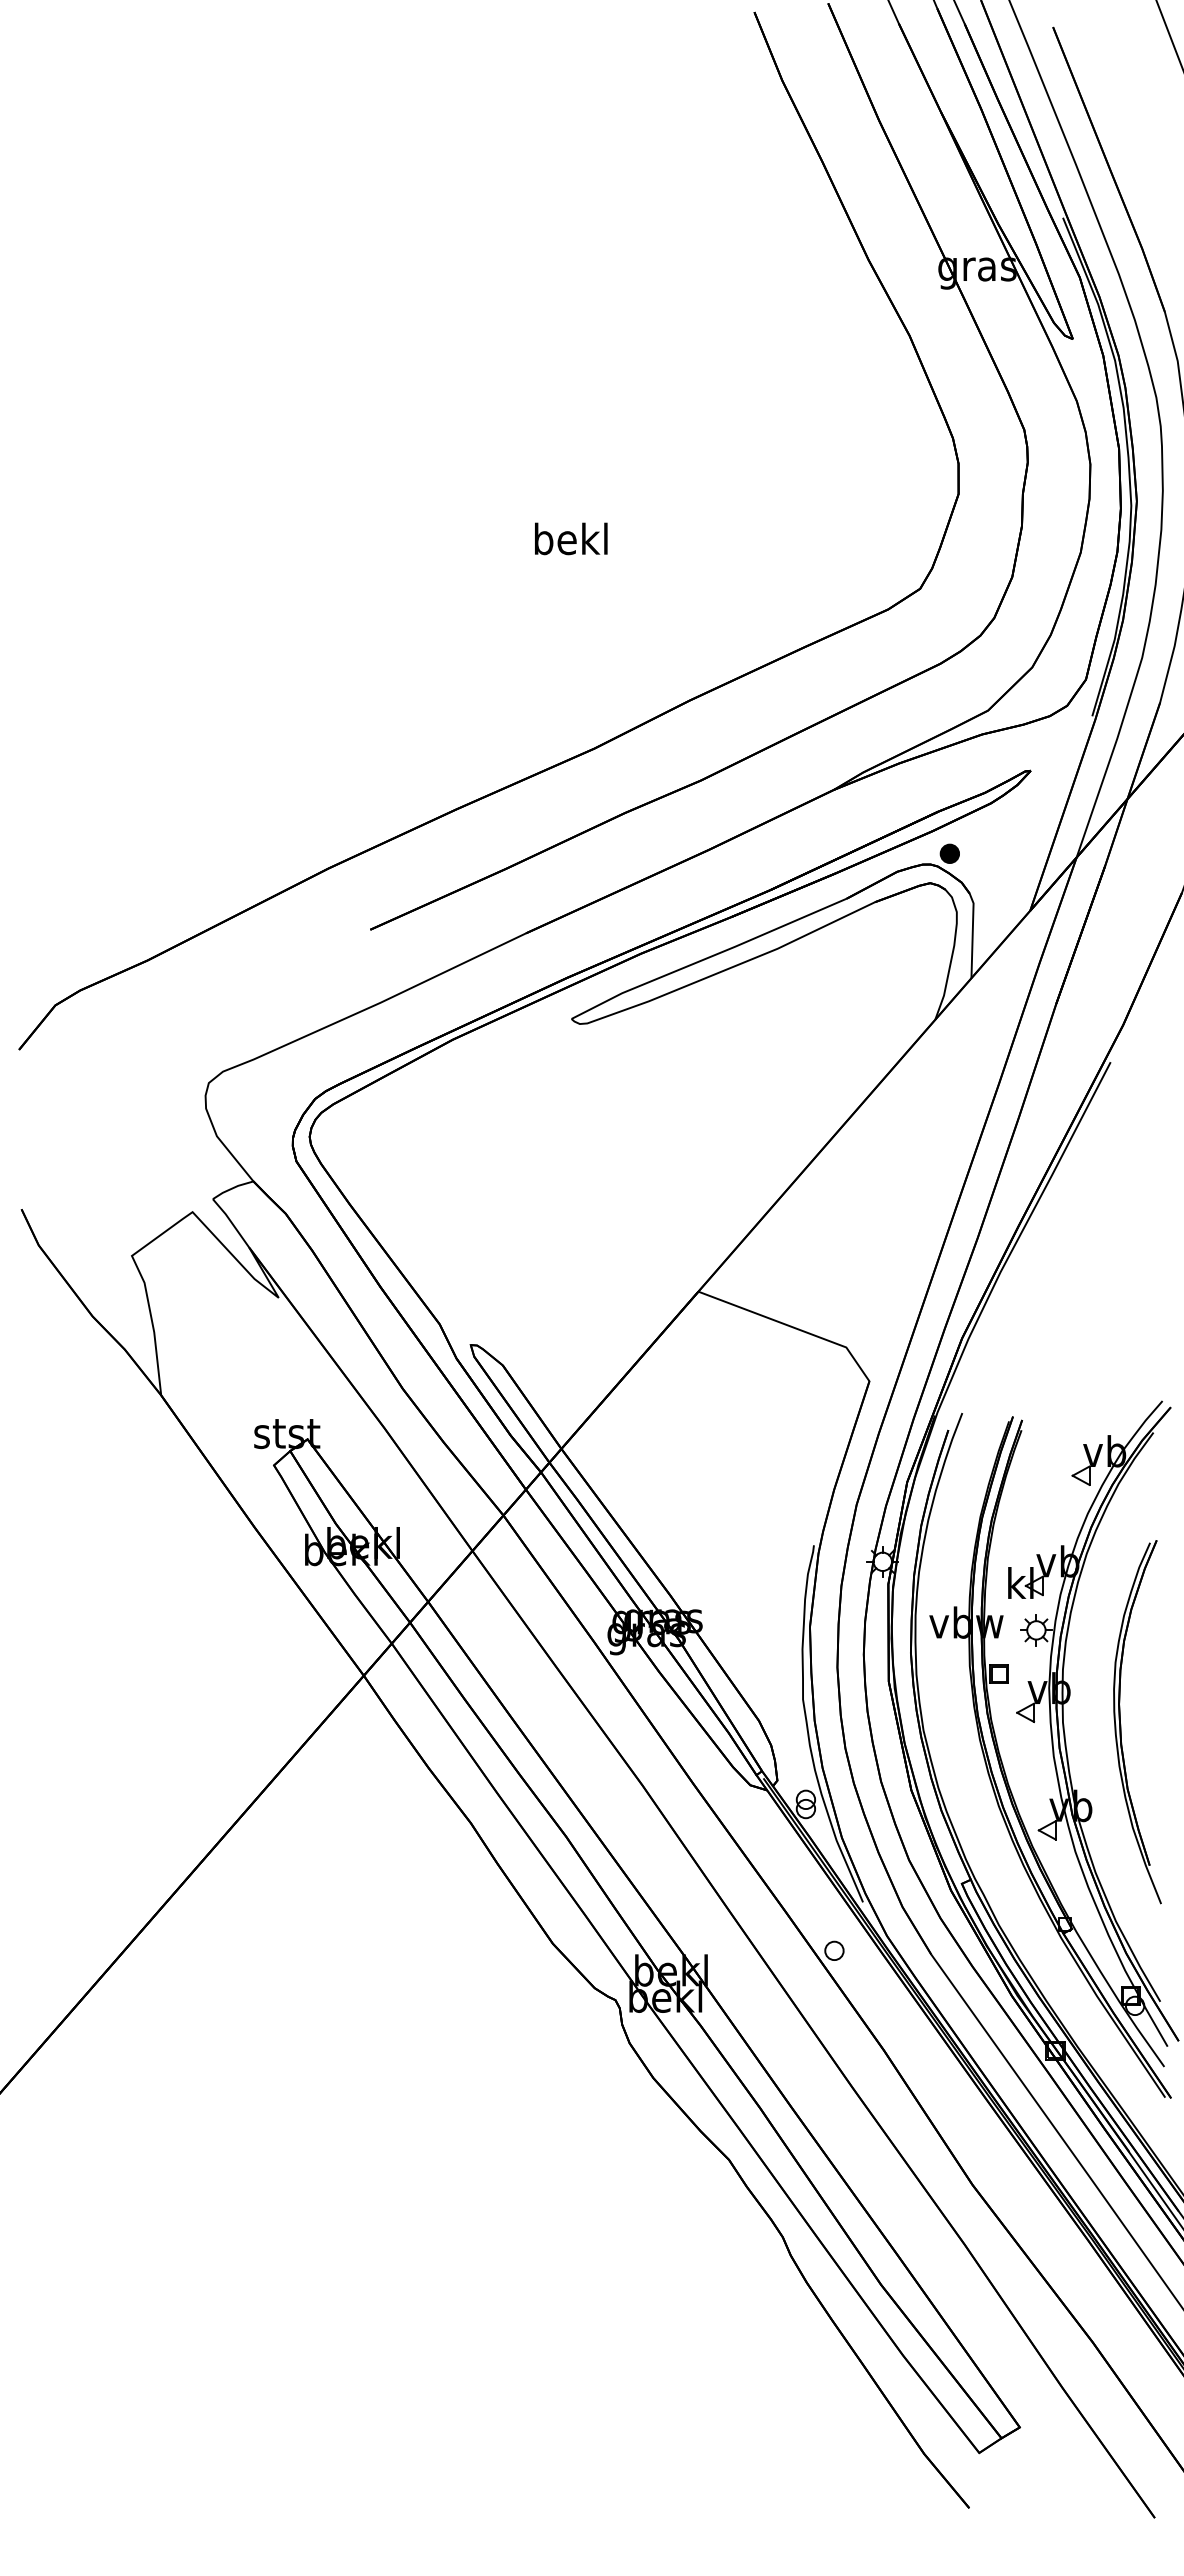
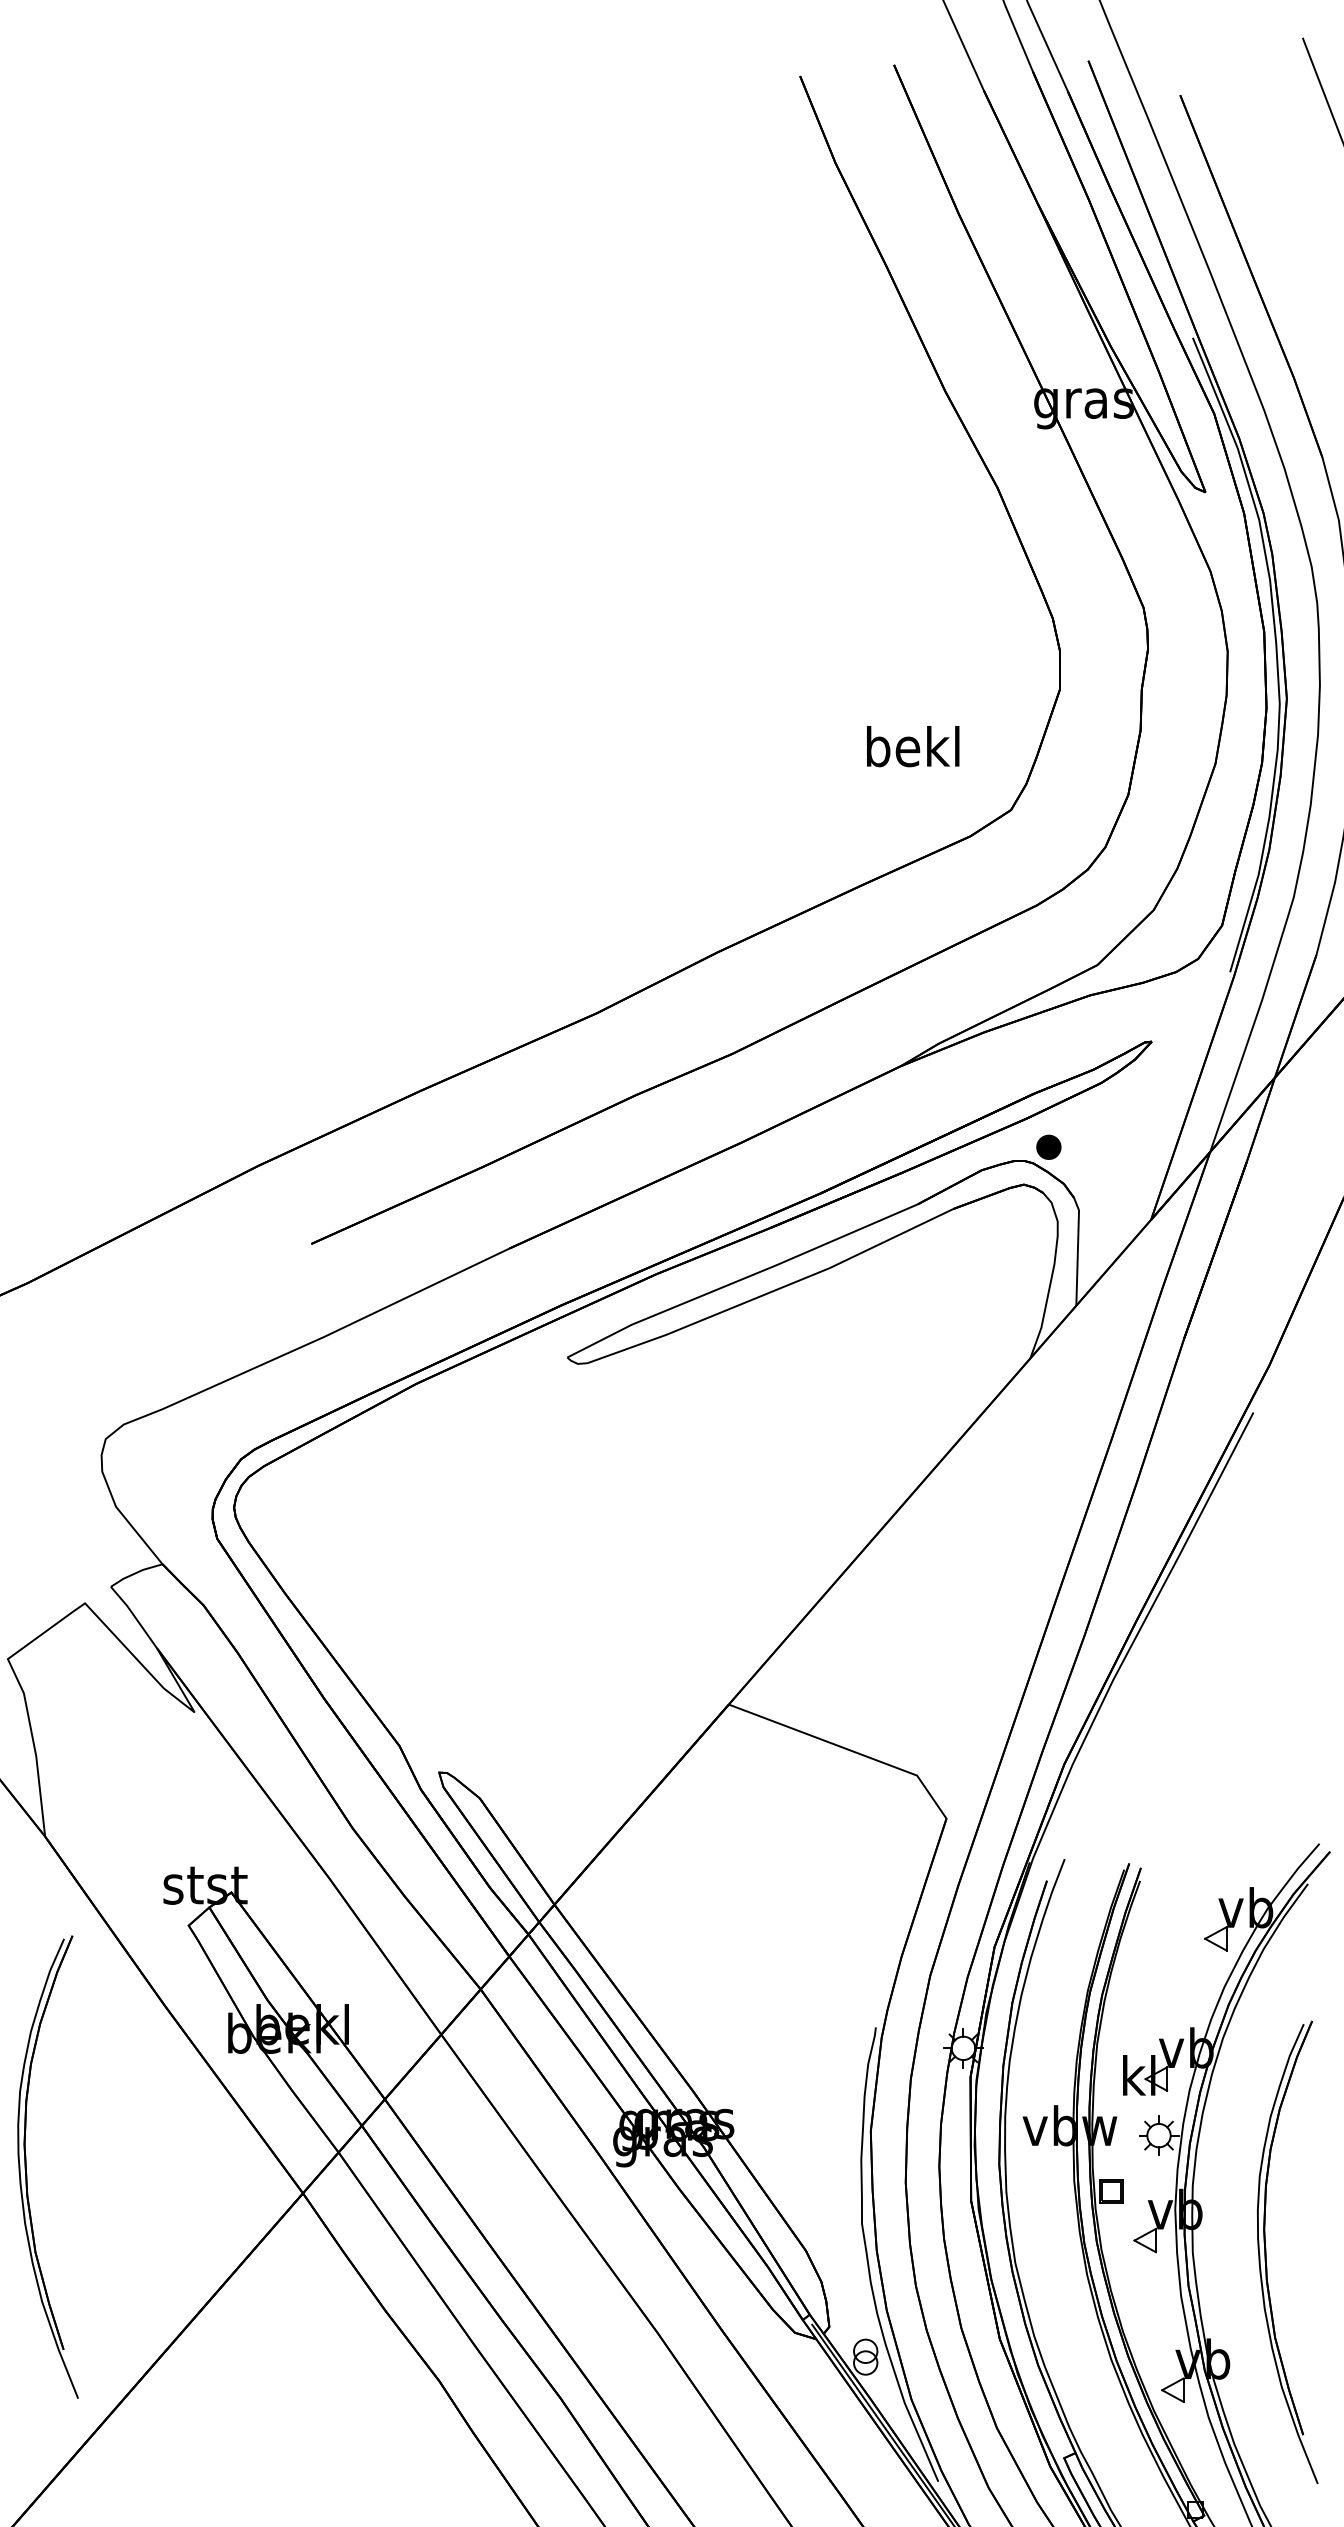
text: (571, 538) -> (913, 746), moved
part: (147, 1657) -> (27, 2170), added

